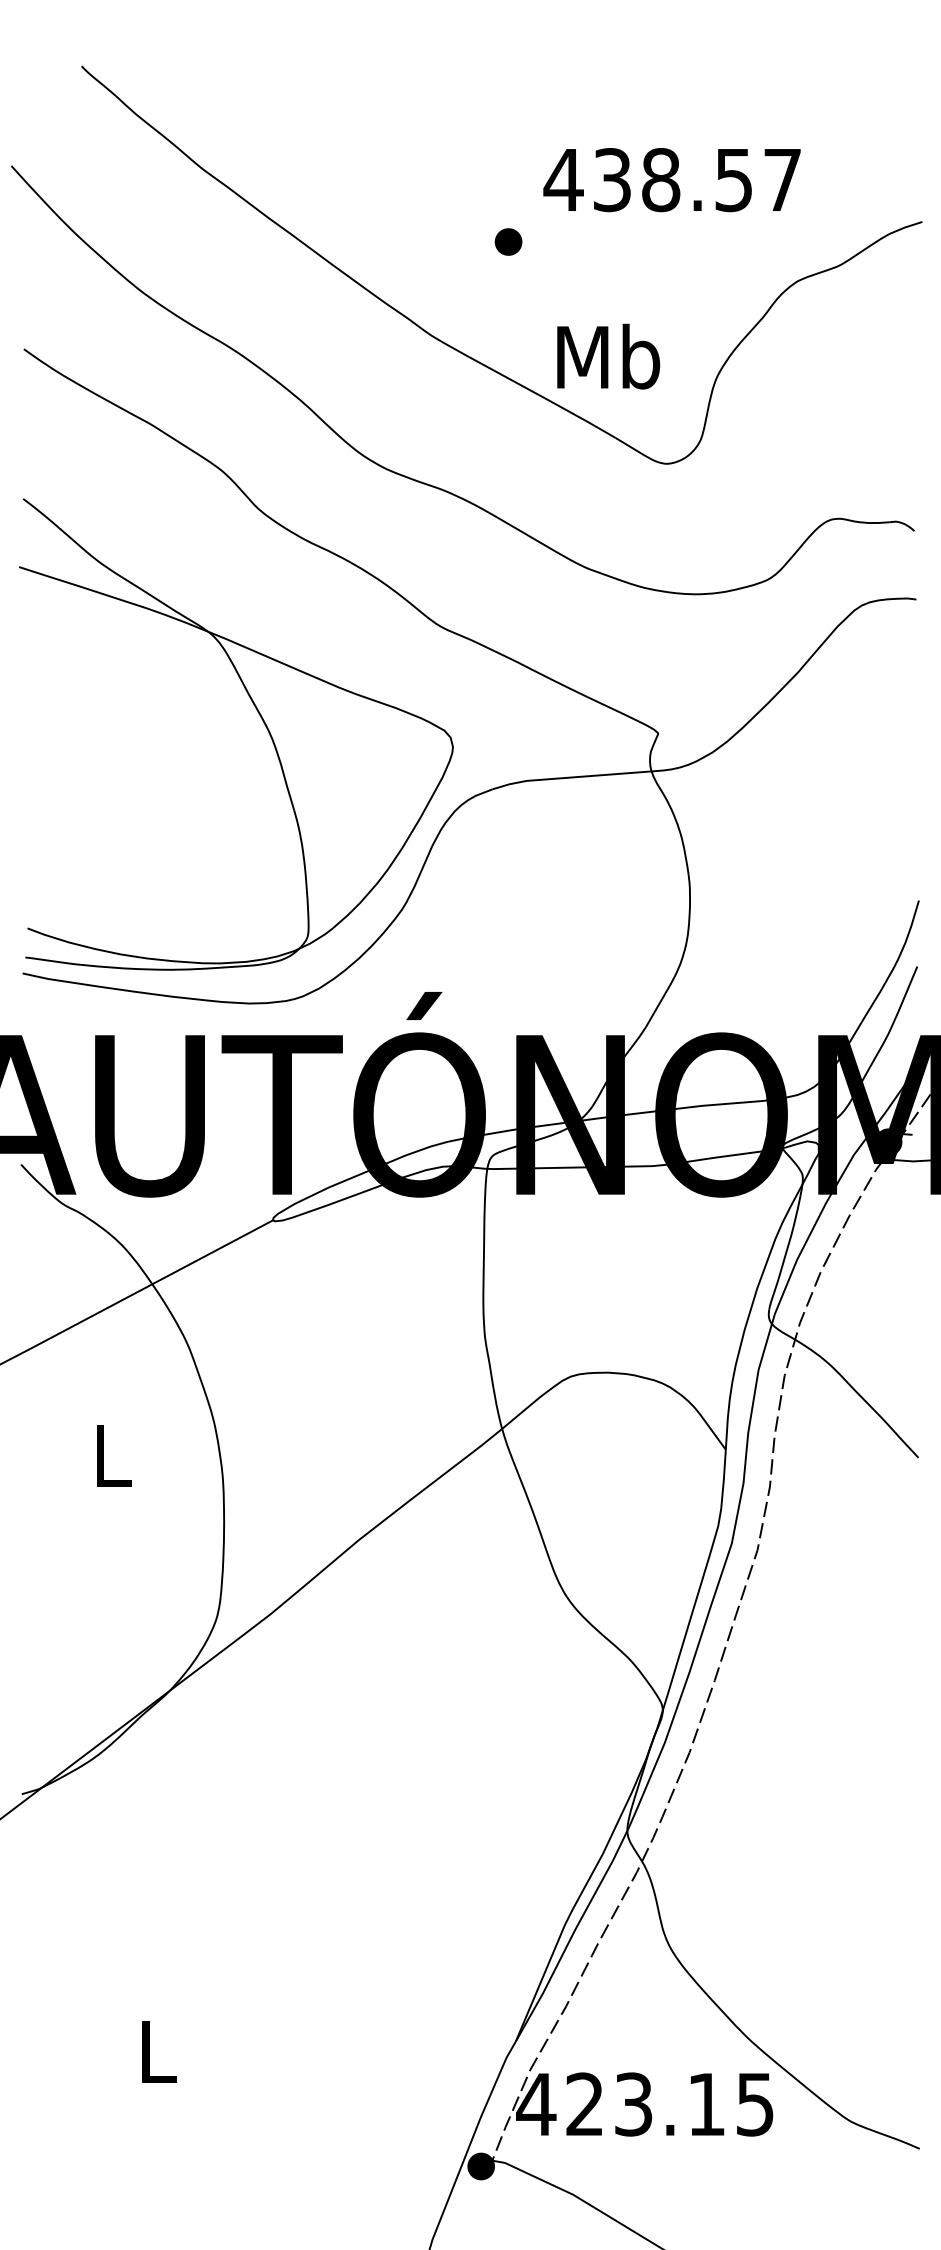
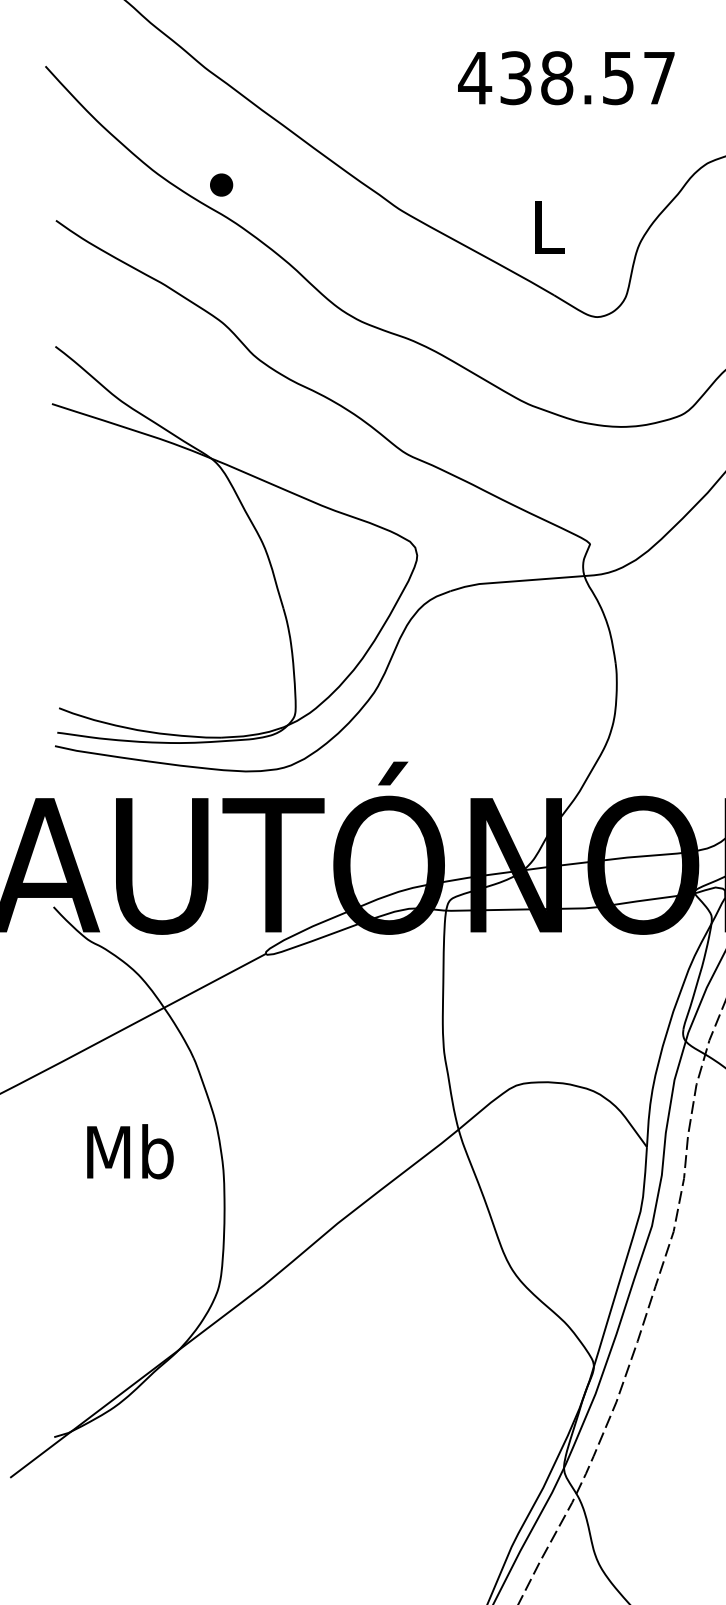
text: (671, 180) -> (565, 78), moved
part: (508, 241) -> (221, 184), moved
text: (608, 356) -> (548, 226), Mb -> L
text: (112, 1455) -> (130, 1151), L -> Mb

